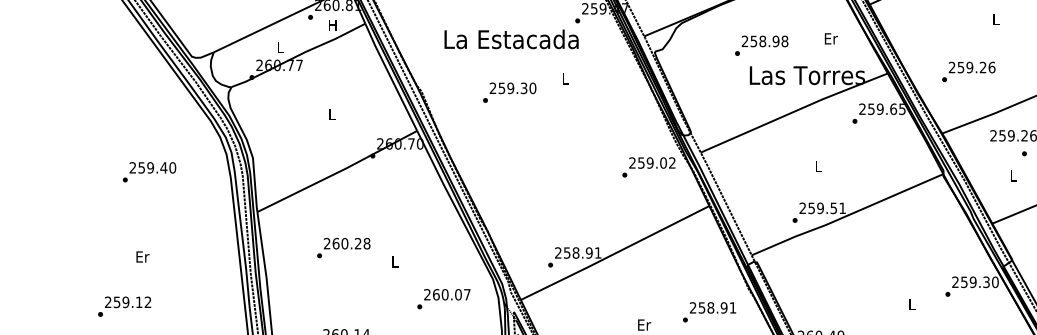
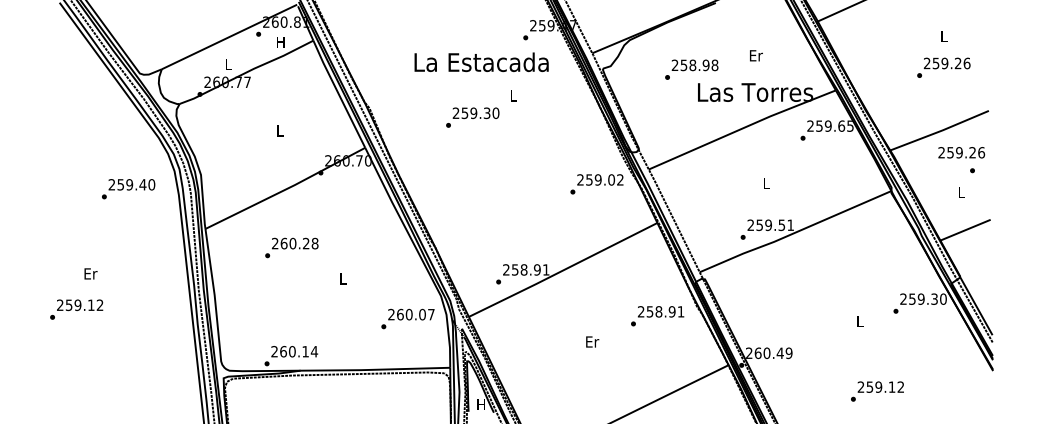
text: (831, 38) -> (756, 55), moved
text: (511, 39) -> (481, 62), moved
text: (761, 45) -> (691, 69), moved
text: (968, 71) -> (943, 67), moved
text: (509, 92) -> (472, 117), moved
text: (149, 172) -> (128, 189), moved
text: (343, 247) -> (291, 247), moved
text: (443, 298) -> (407, 318), moved
text: (124, 306) -> (76, 309), moved
text: (709, 312) -> (657, 316), moved

